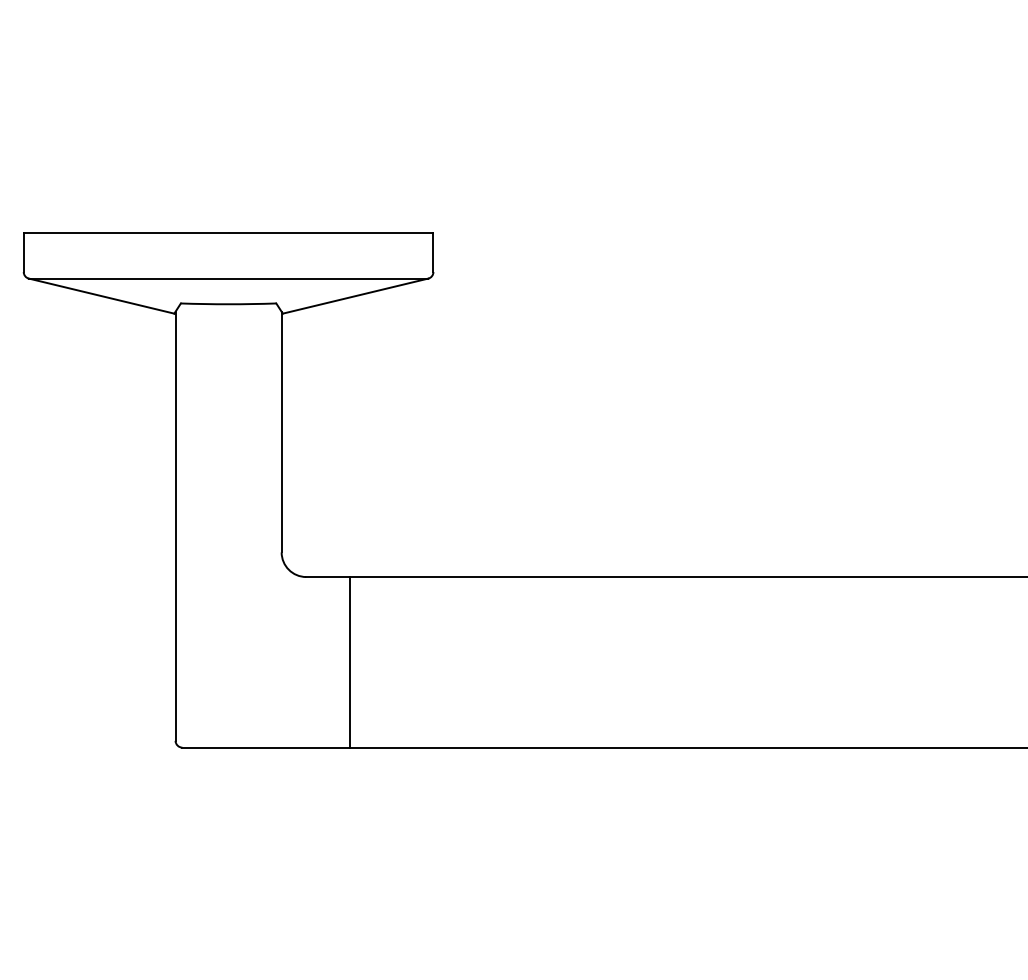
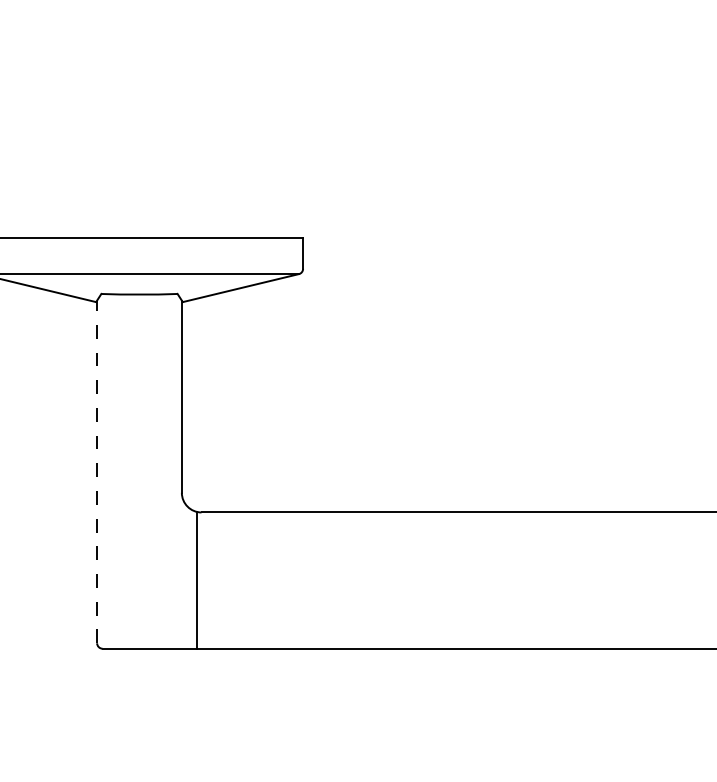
line: (175, 526) -> (97, 472), solid -> dashed
line: (350, 662) -> (196, 580), moved

